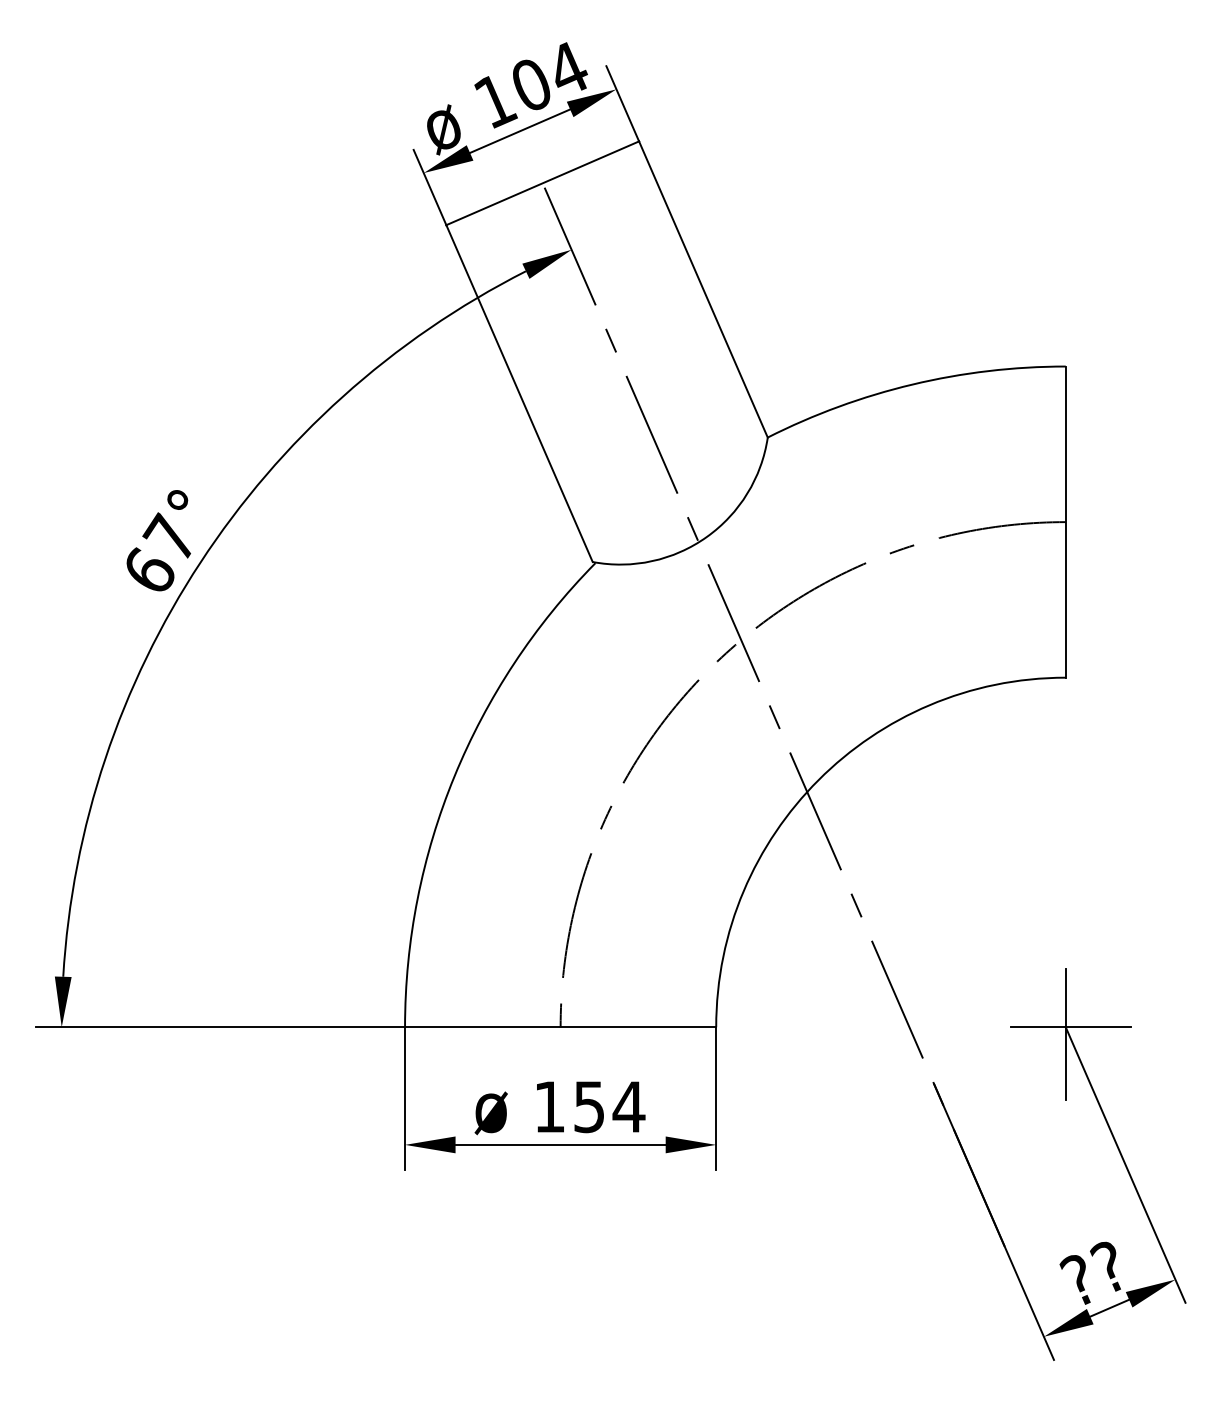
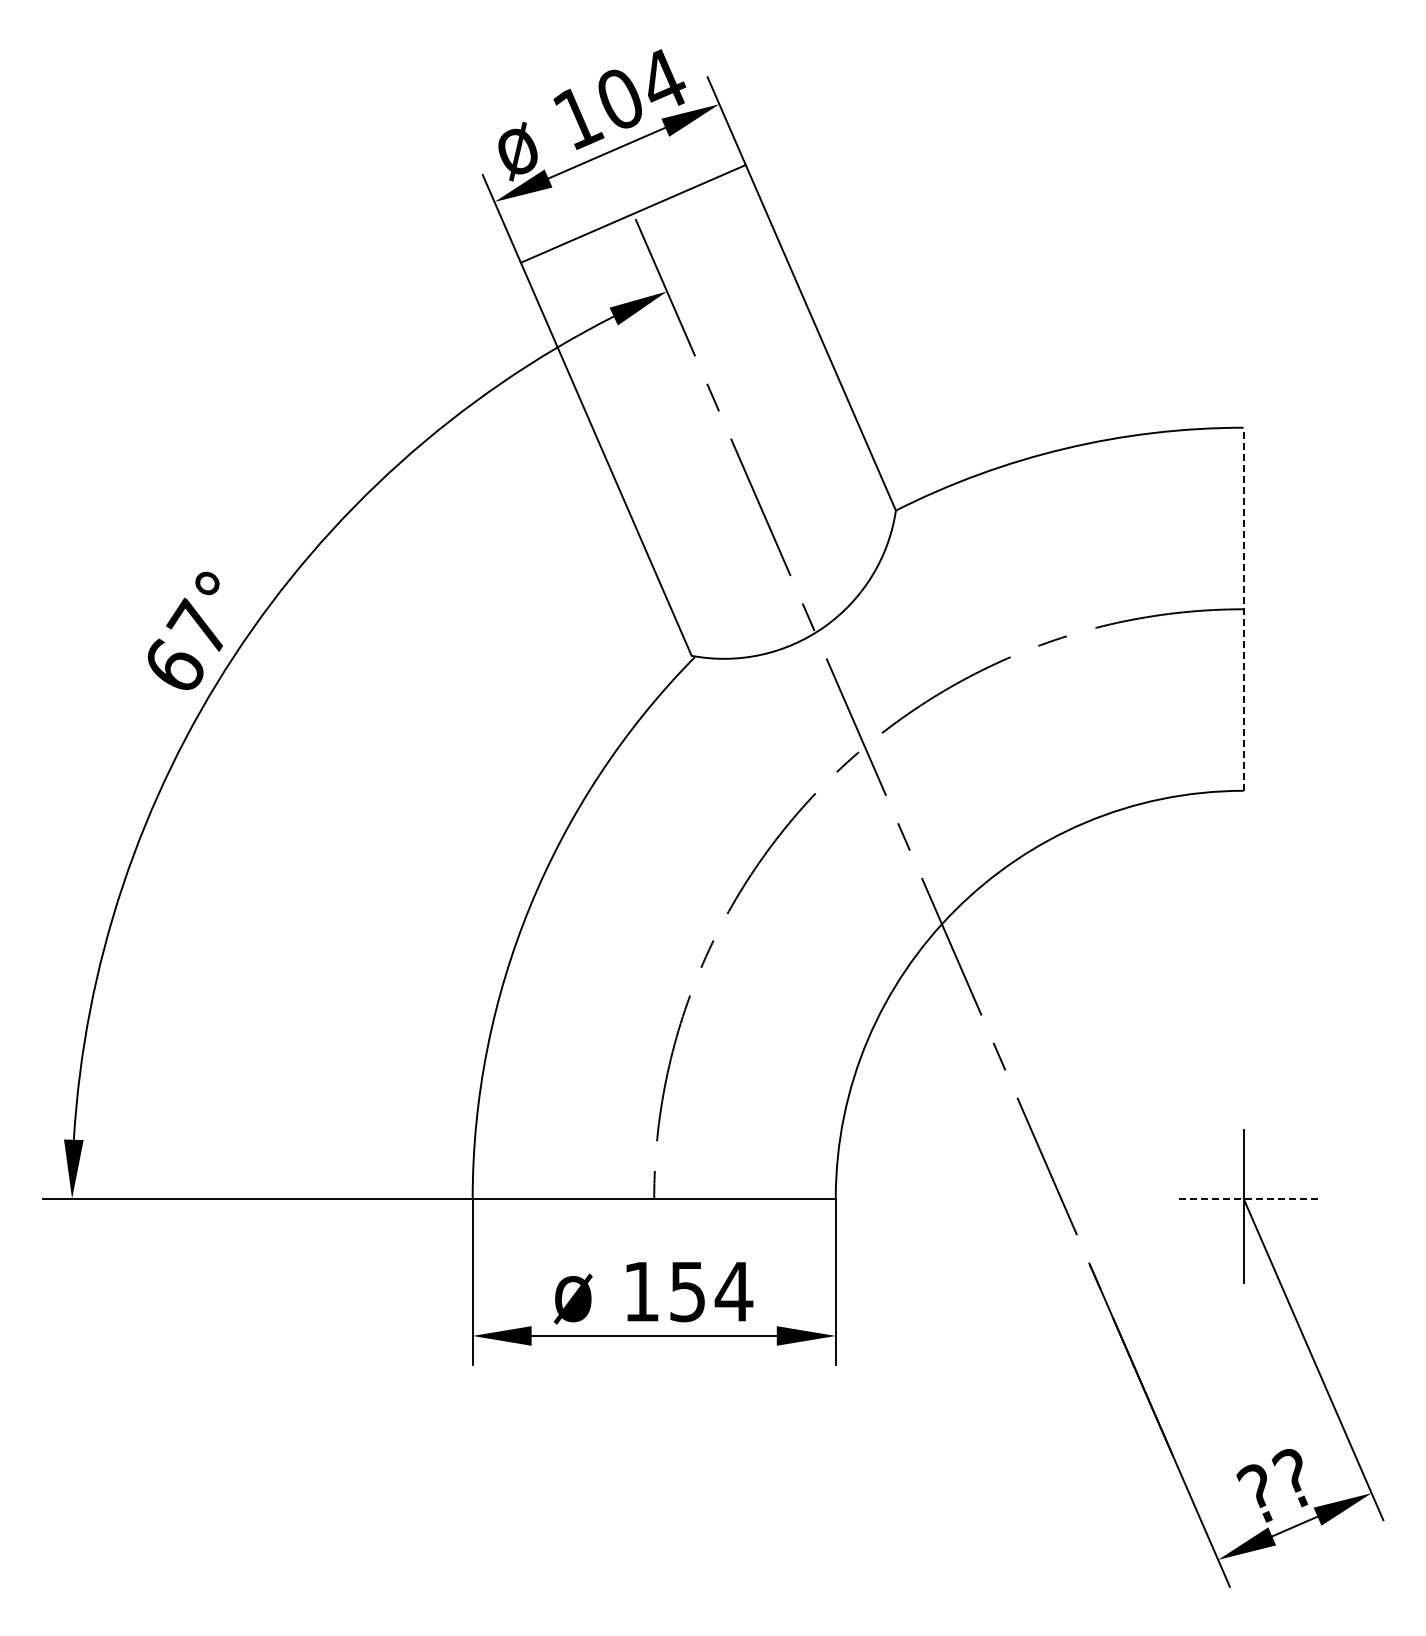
line: (1065, 522) -> (1243, 609), solid -> dashed
line: (1071, 1027) -> (1250, 1198), solid -> dashed

